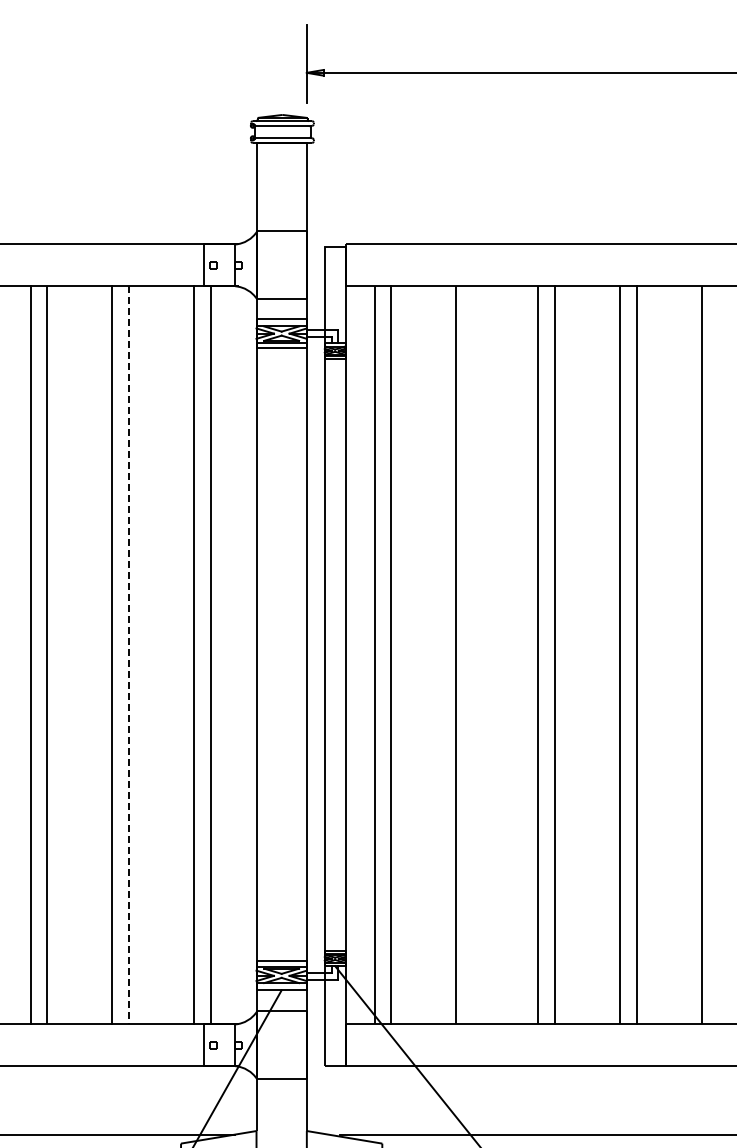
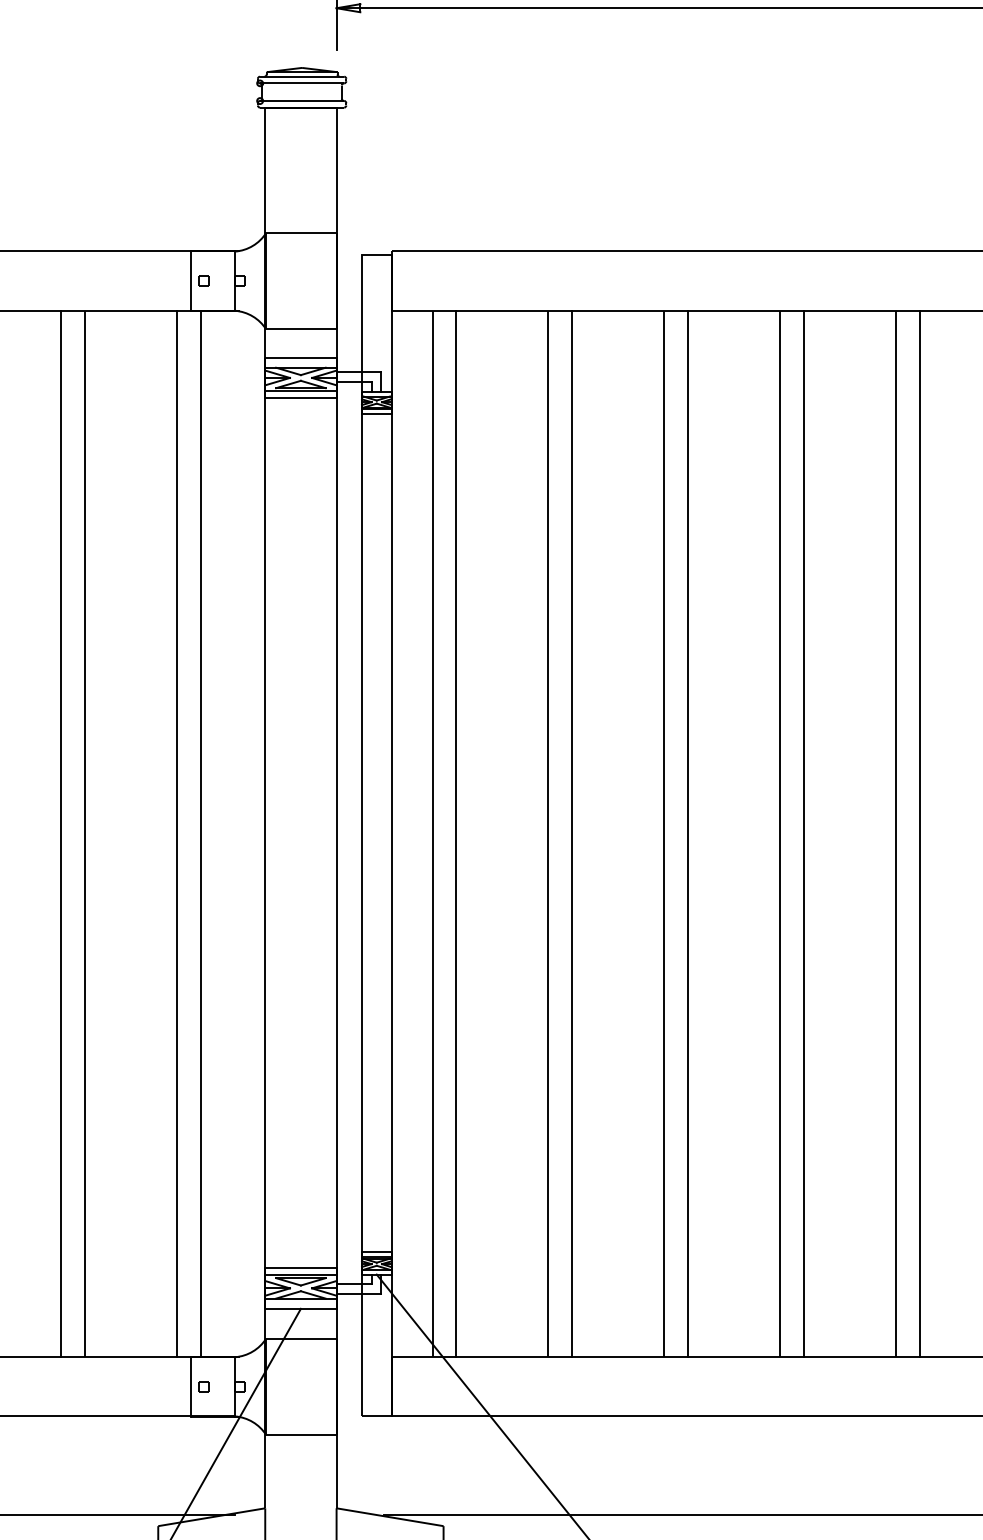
line: (129, 655) -> (85, 834), dashed -> solid
line: (473, 655) -> (572, 834), added
line: (718, 655) -> (920, 834), added

